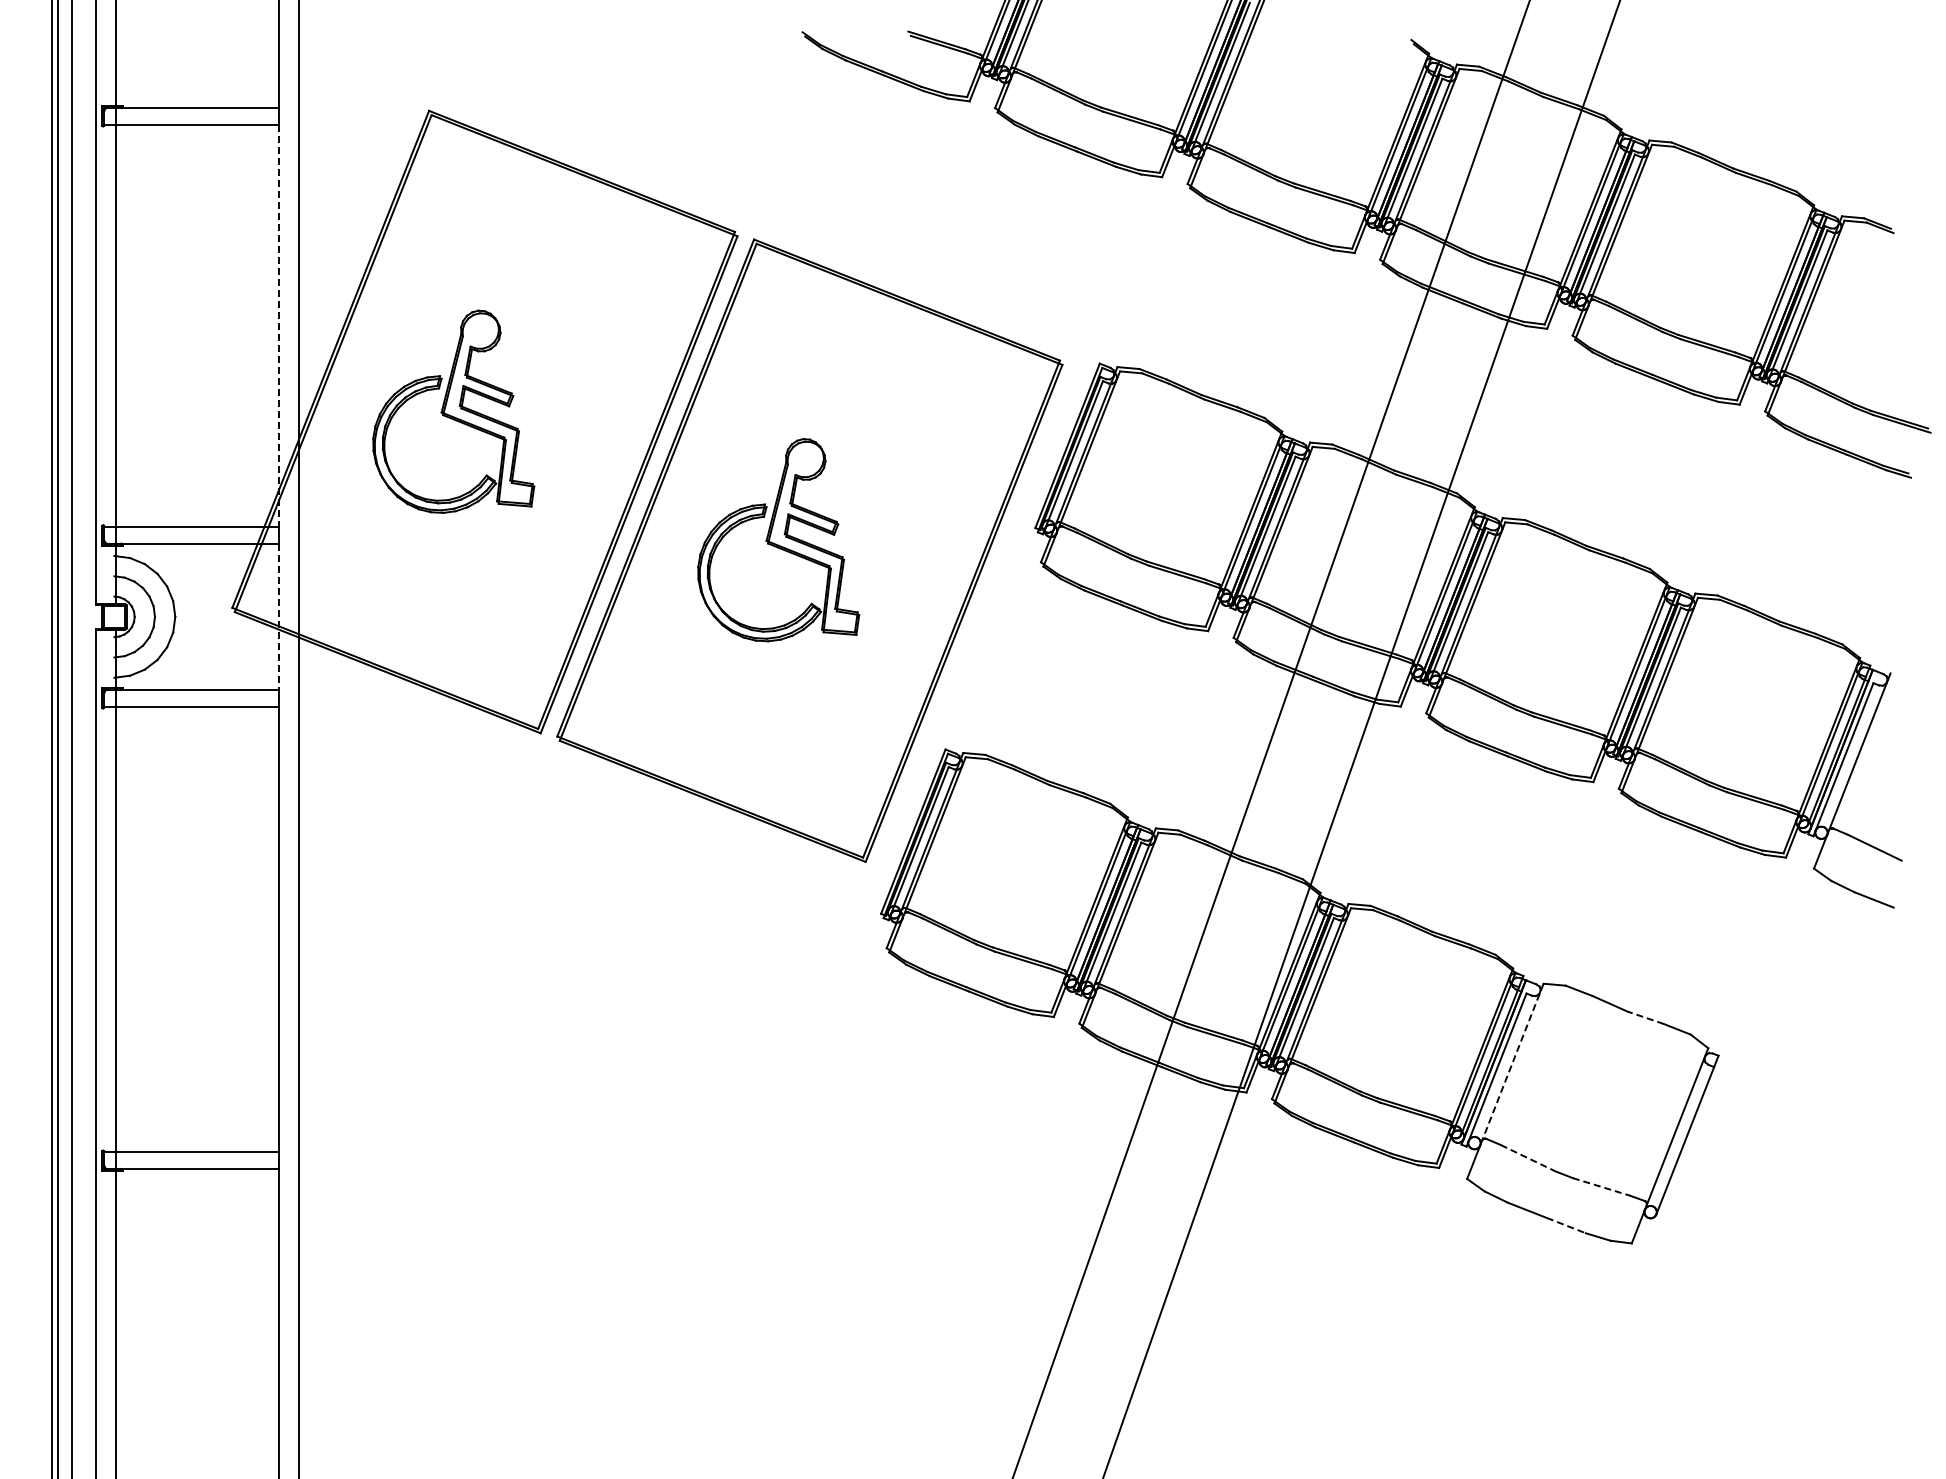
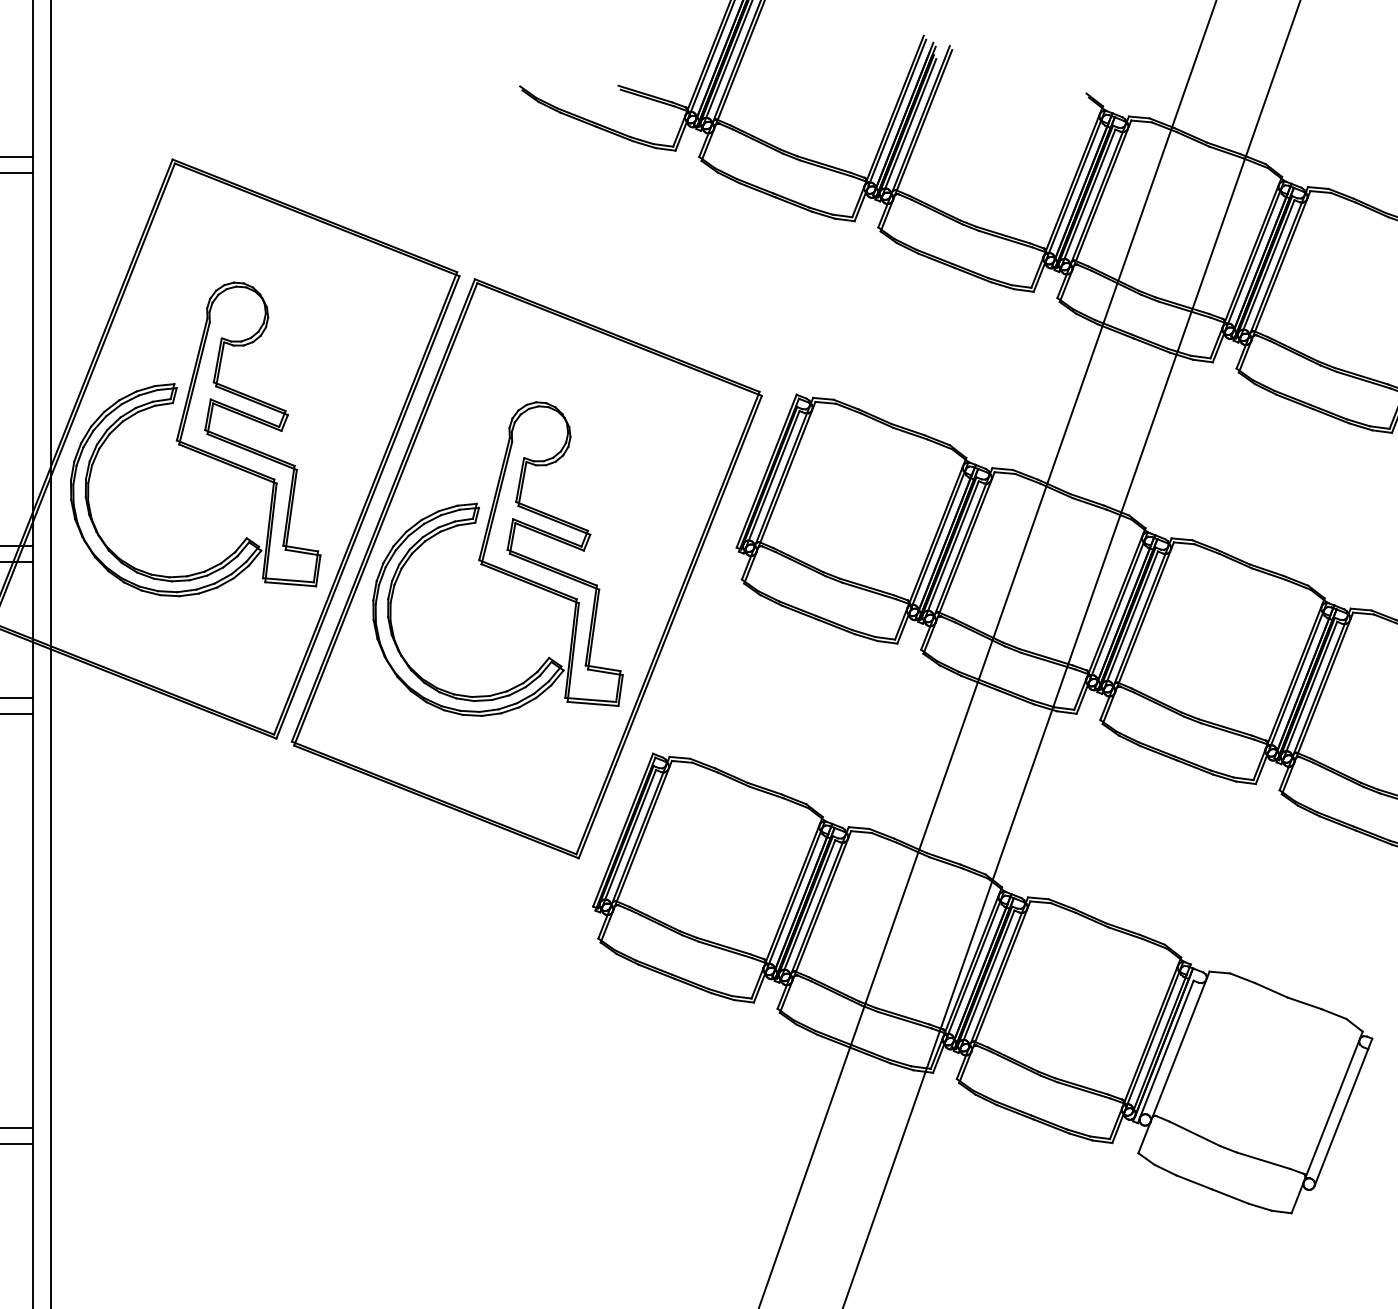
line: (279, 325) -> (33, 359), dashed -> solid
part: (453, 411) -> (195, 439), size x1.67
part: (778, 539) -> (497, 558), size x1.67
line: (279, 617) -> (33, 630), dashed -> solid
line: (1645, 1017) -> (1304, 1003), dashed -> solid
line: (1511, 1064) -> (1179, 1046), dashed -> solid
line: (1527, 1158) -> (1194, 1134), dashed -> solid
line: (1601, 1186) -> (1263, 1160), dashed -> solid
line: (1566, 1225) -> (1230, 1196), dashed -> solid

